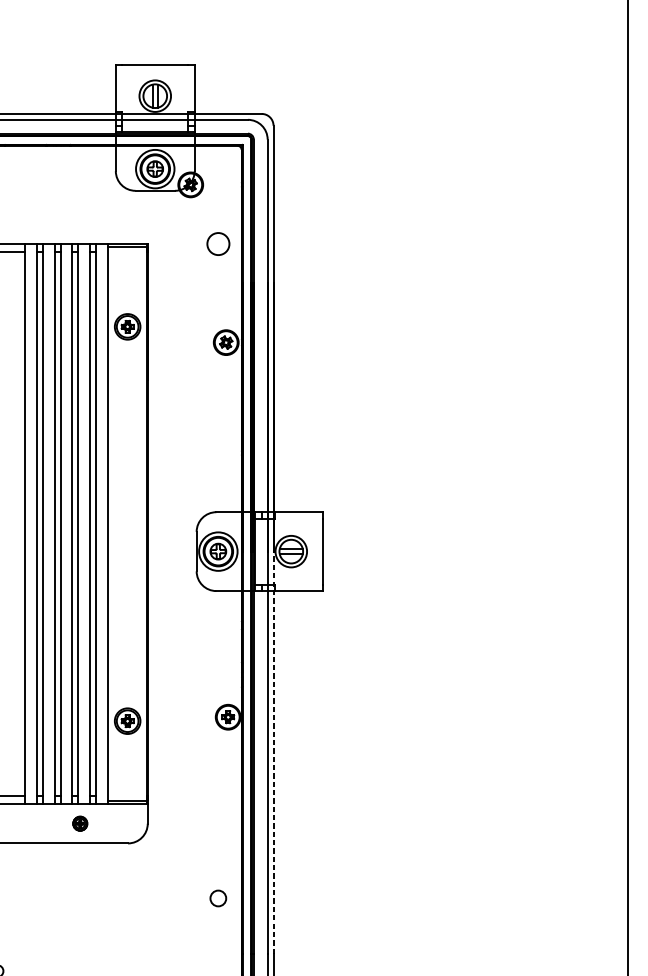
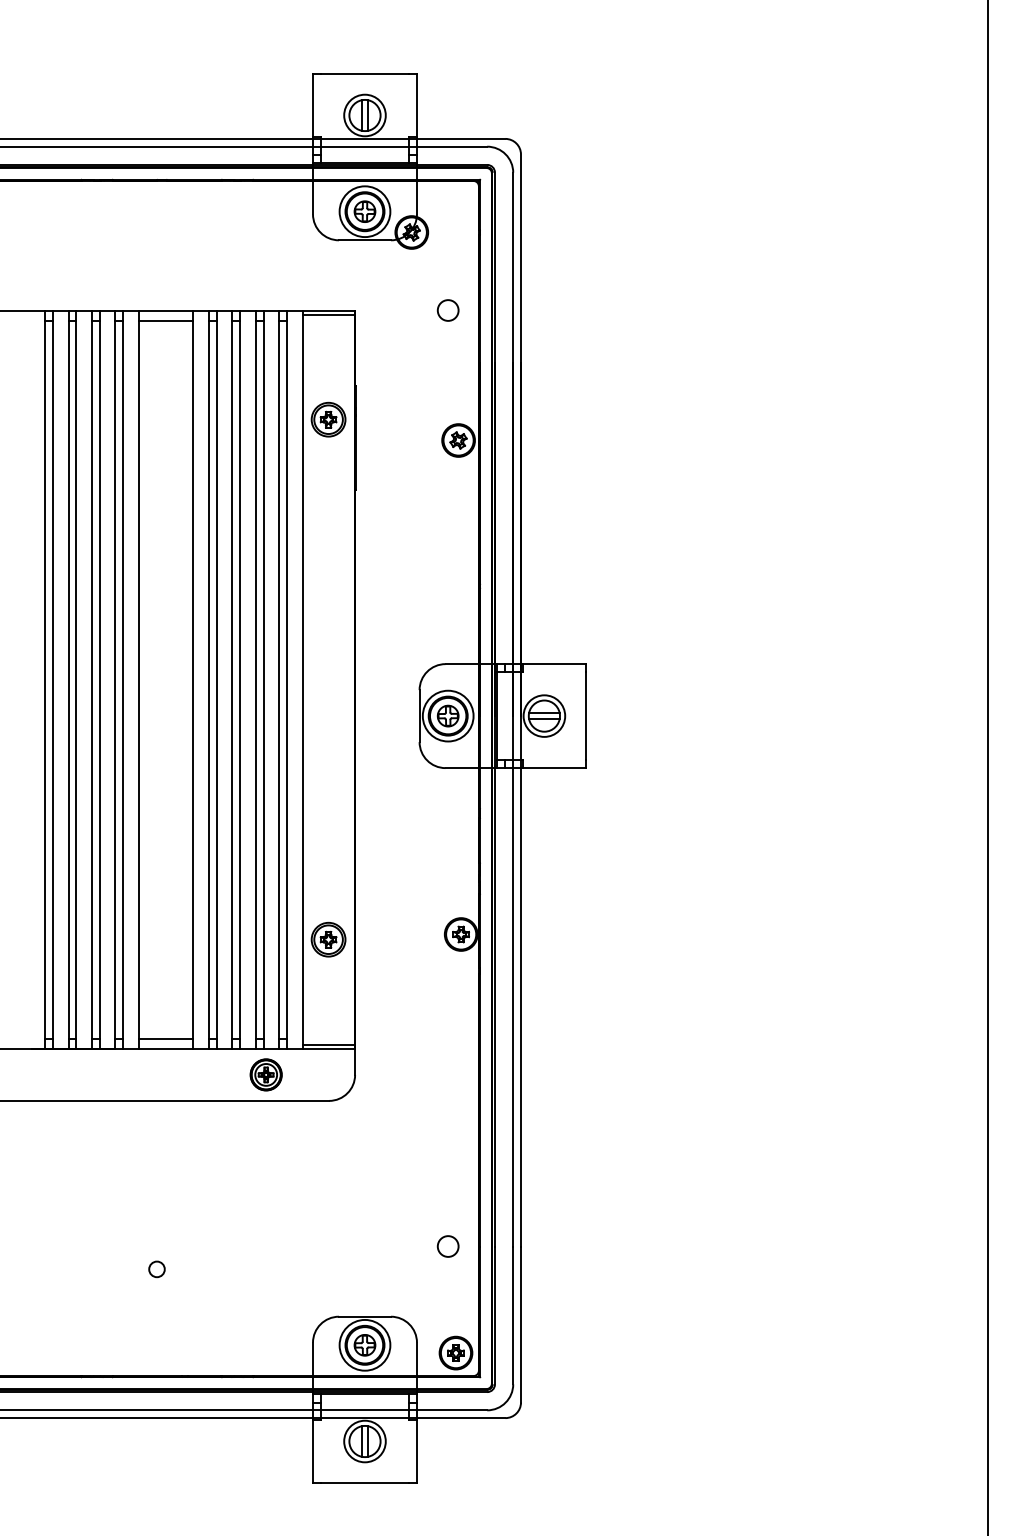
circle: (217, 244) -> (447, 310), size x0.71
line: (273, 752) -> (521, 980), dashed -> solid
part: (79, 823) -> (265, 1074), size x1.67
circle: (217, 898) -> (447, 1246), moved

